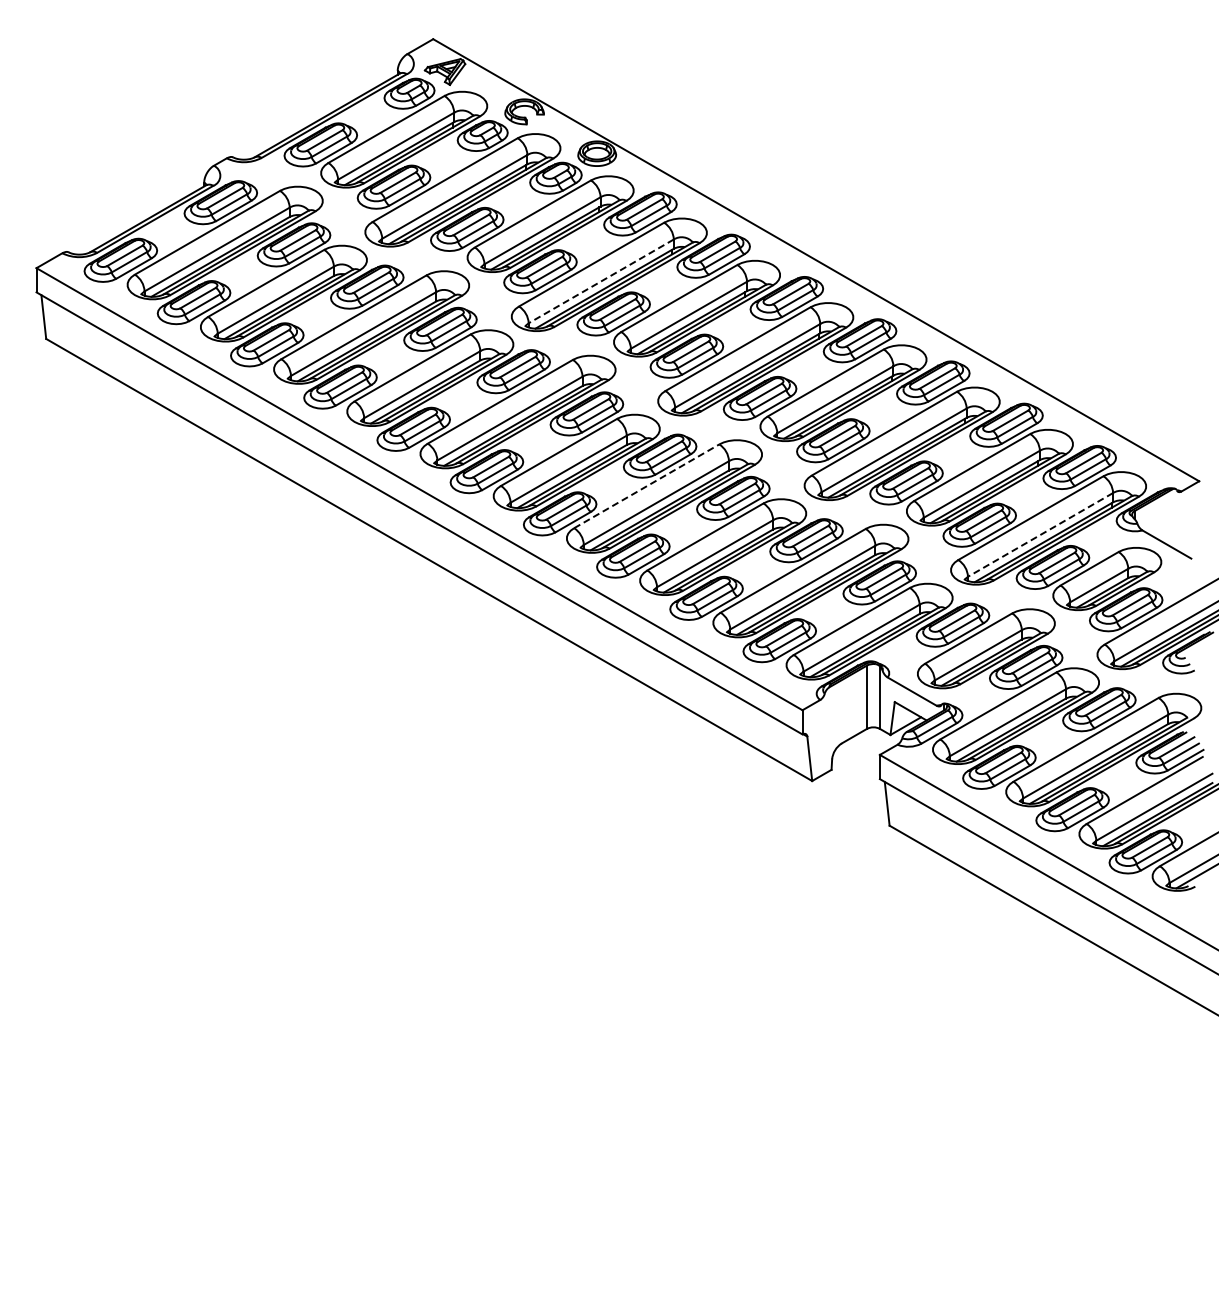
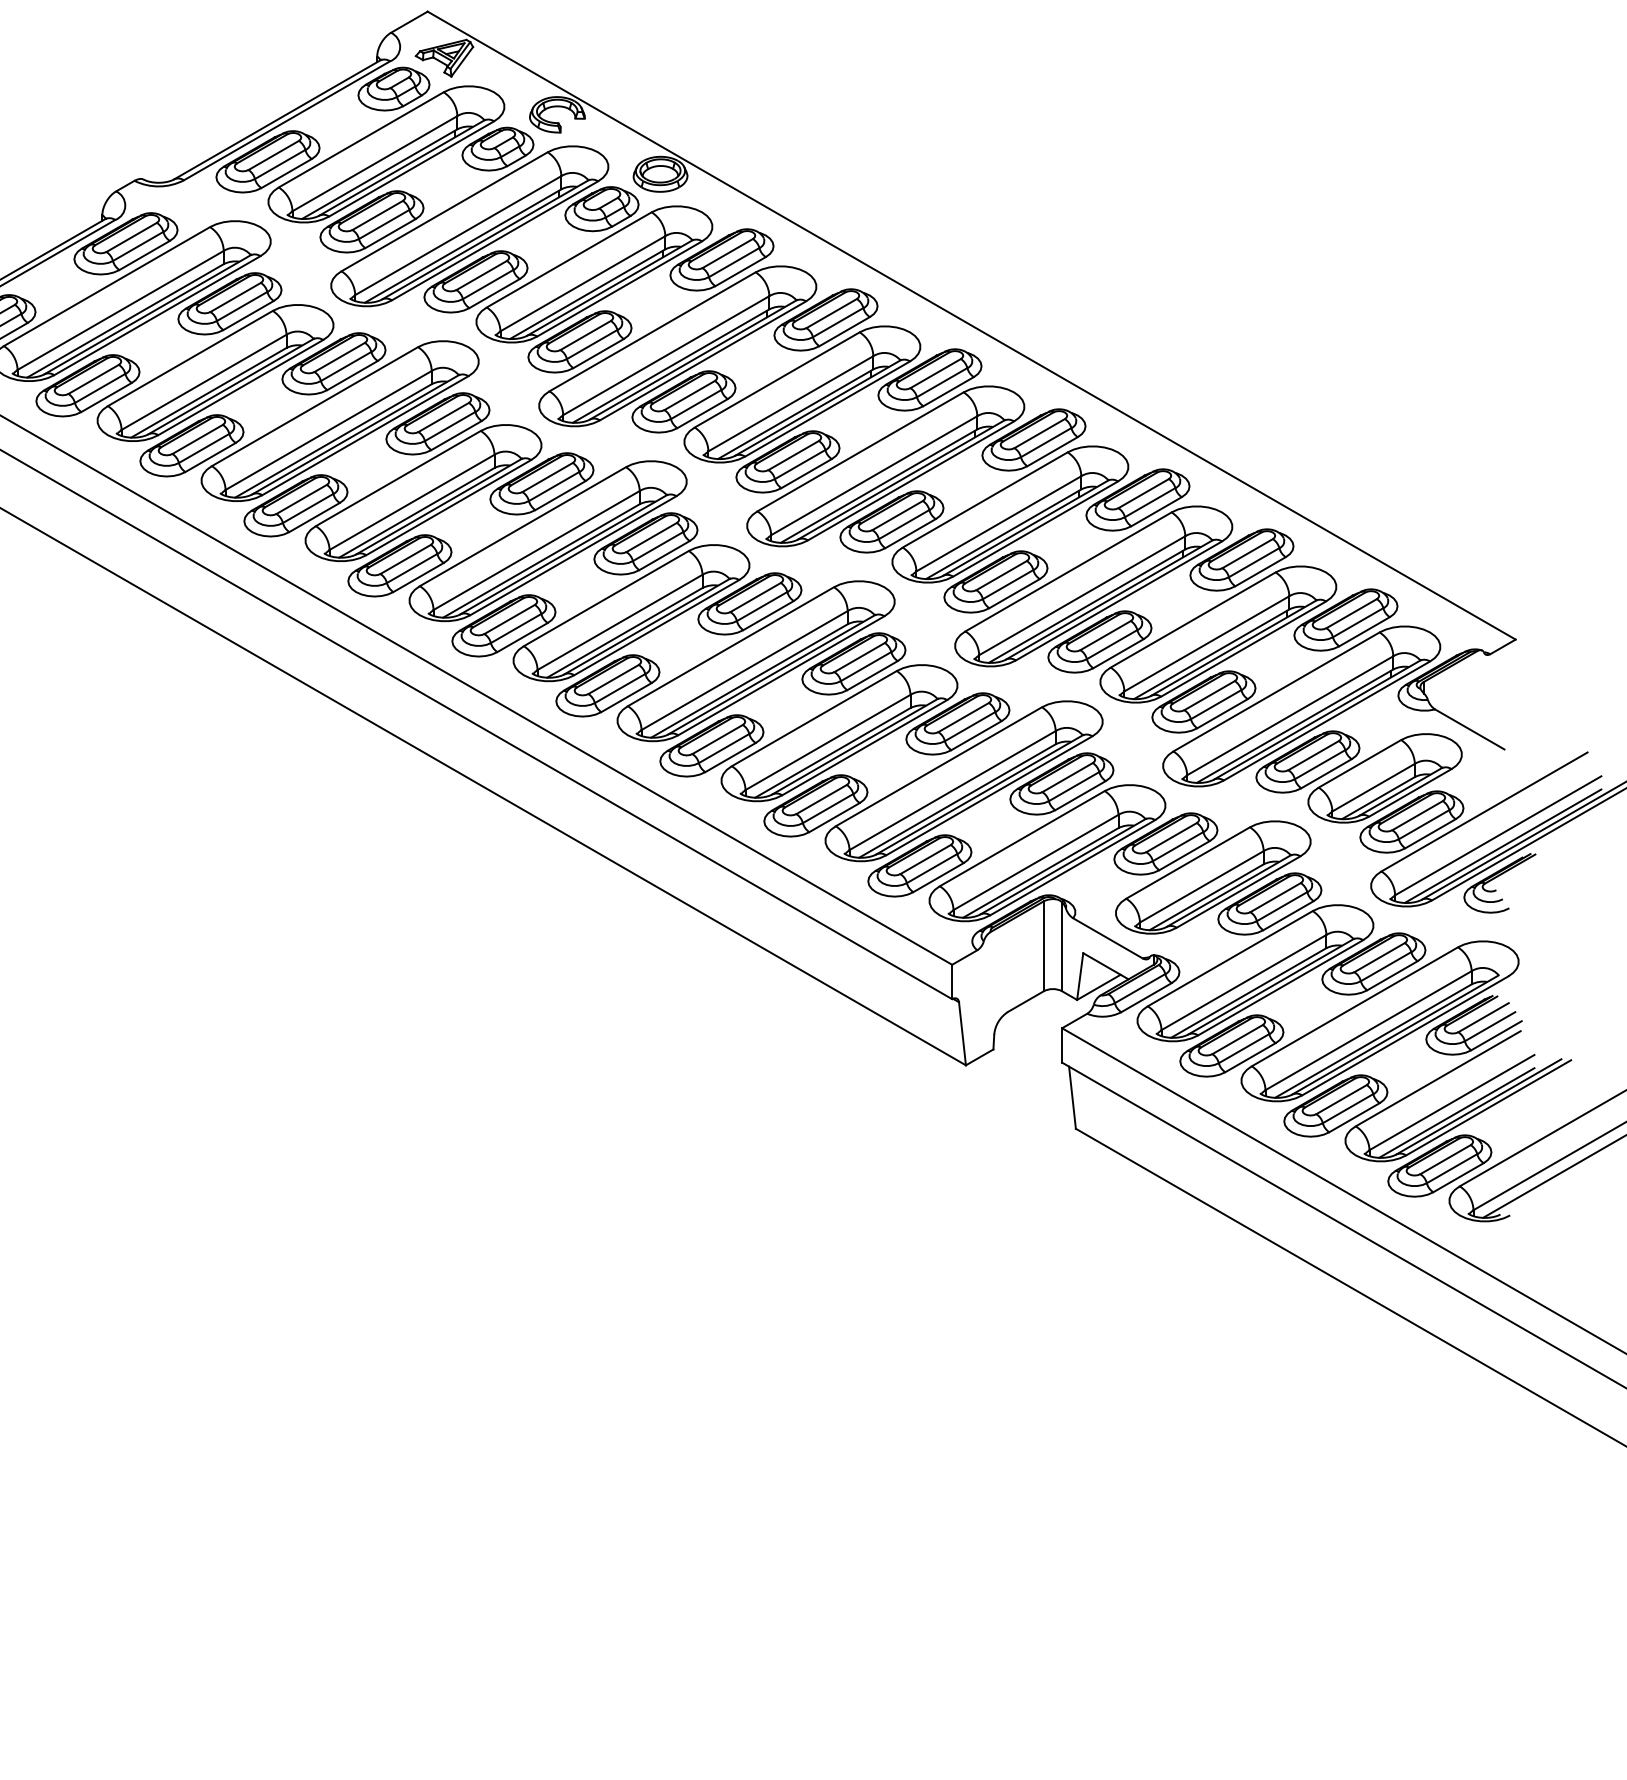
line: (601, 281) -> (666, 355), dashed -> solid
line: (646, 486) -> (730, 646), dashed -> solid
line: (1040, 534) -> (1290, 715), dashed -> solid

